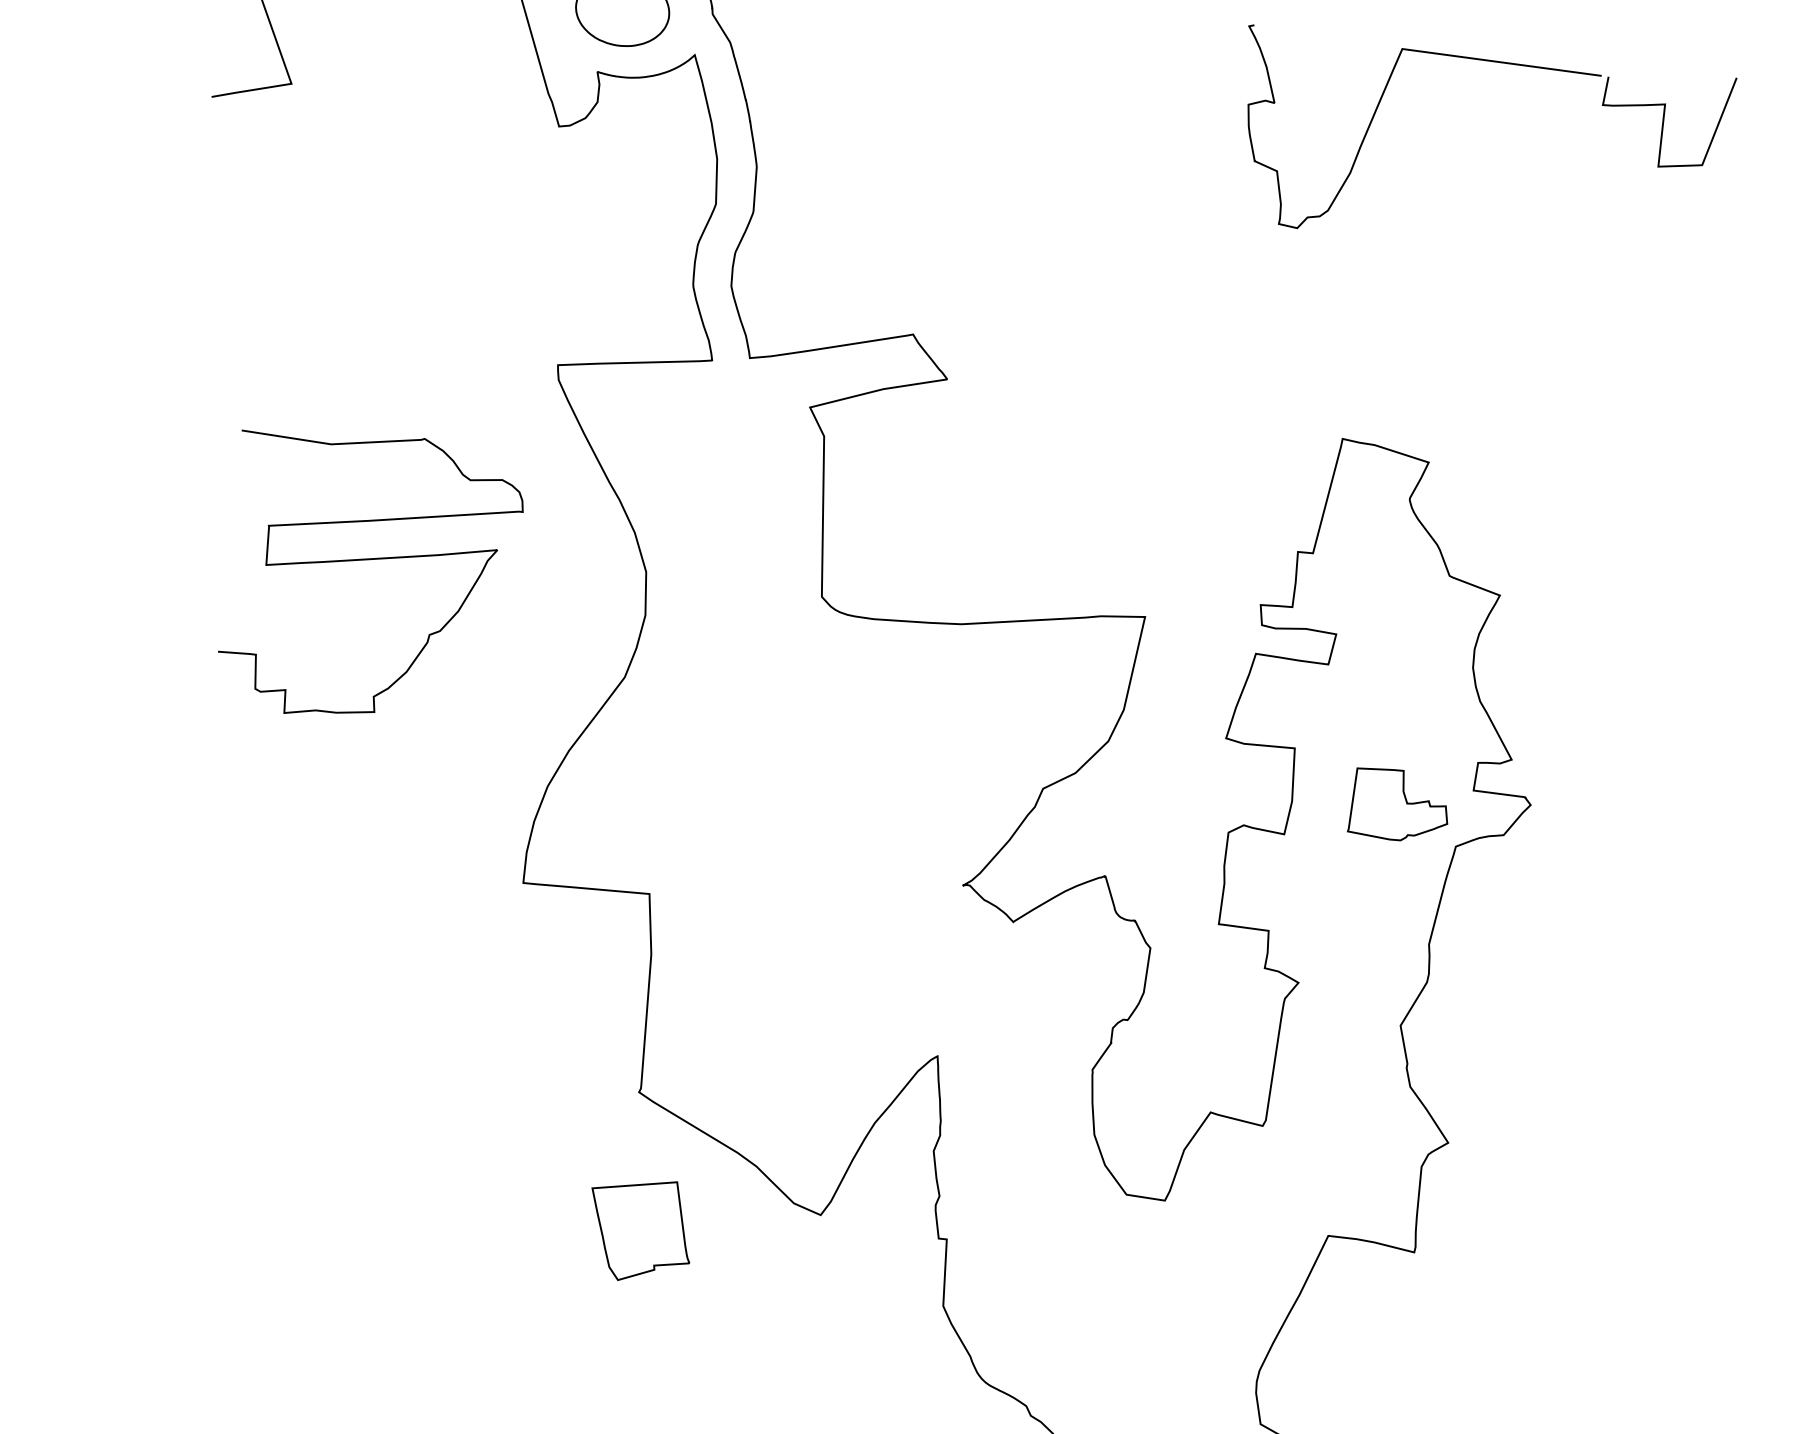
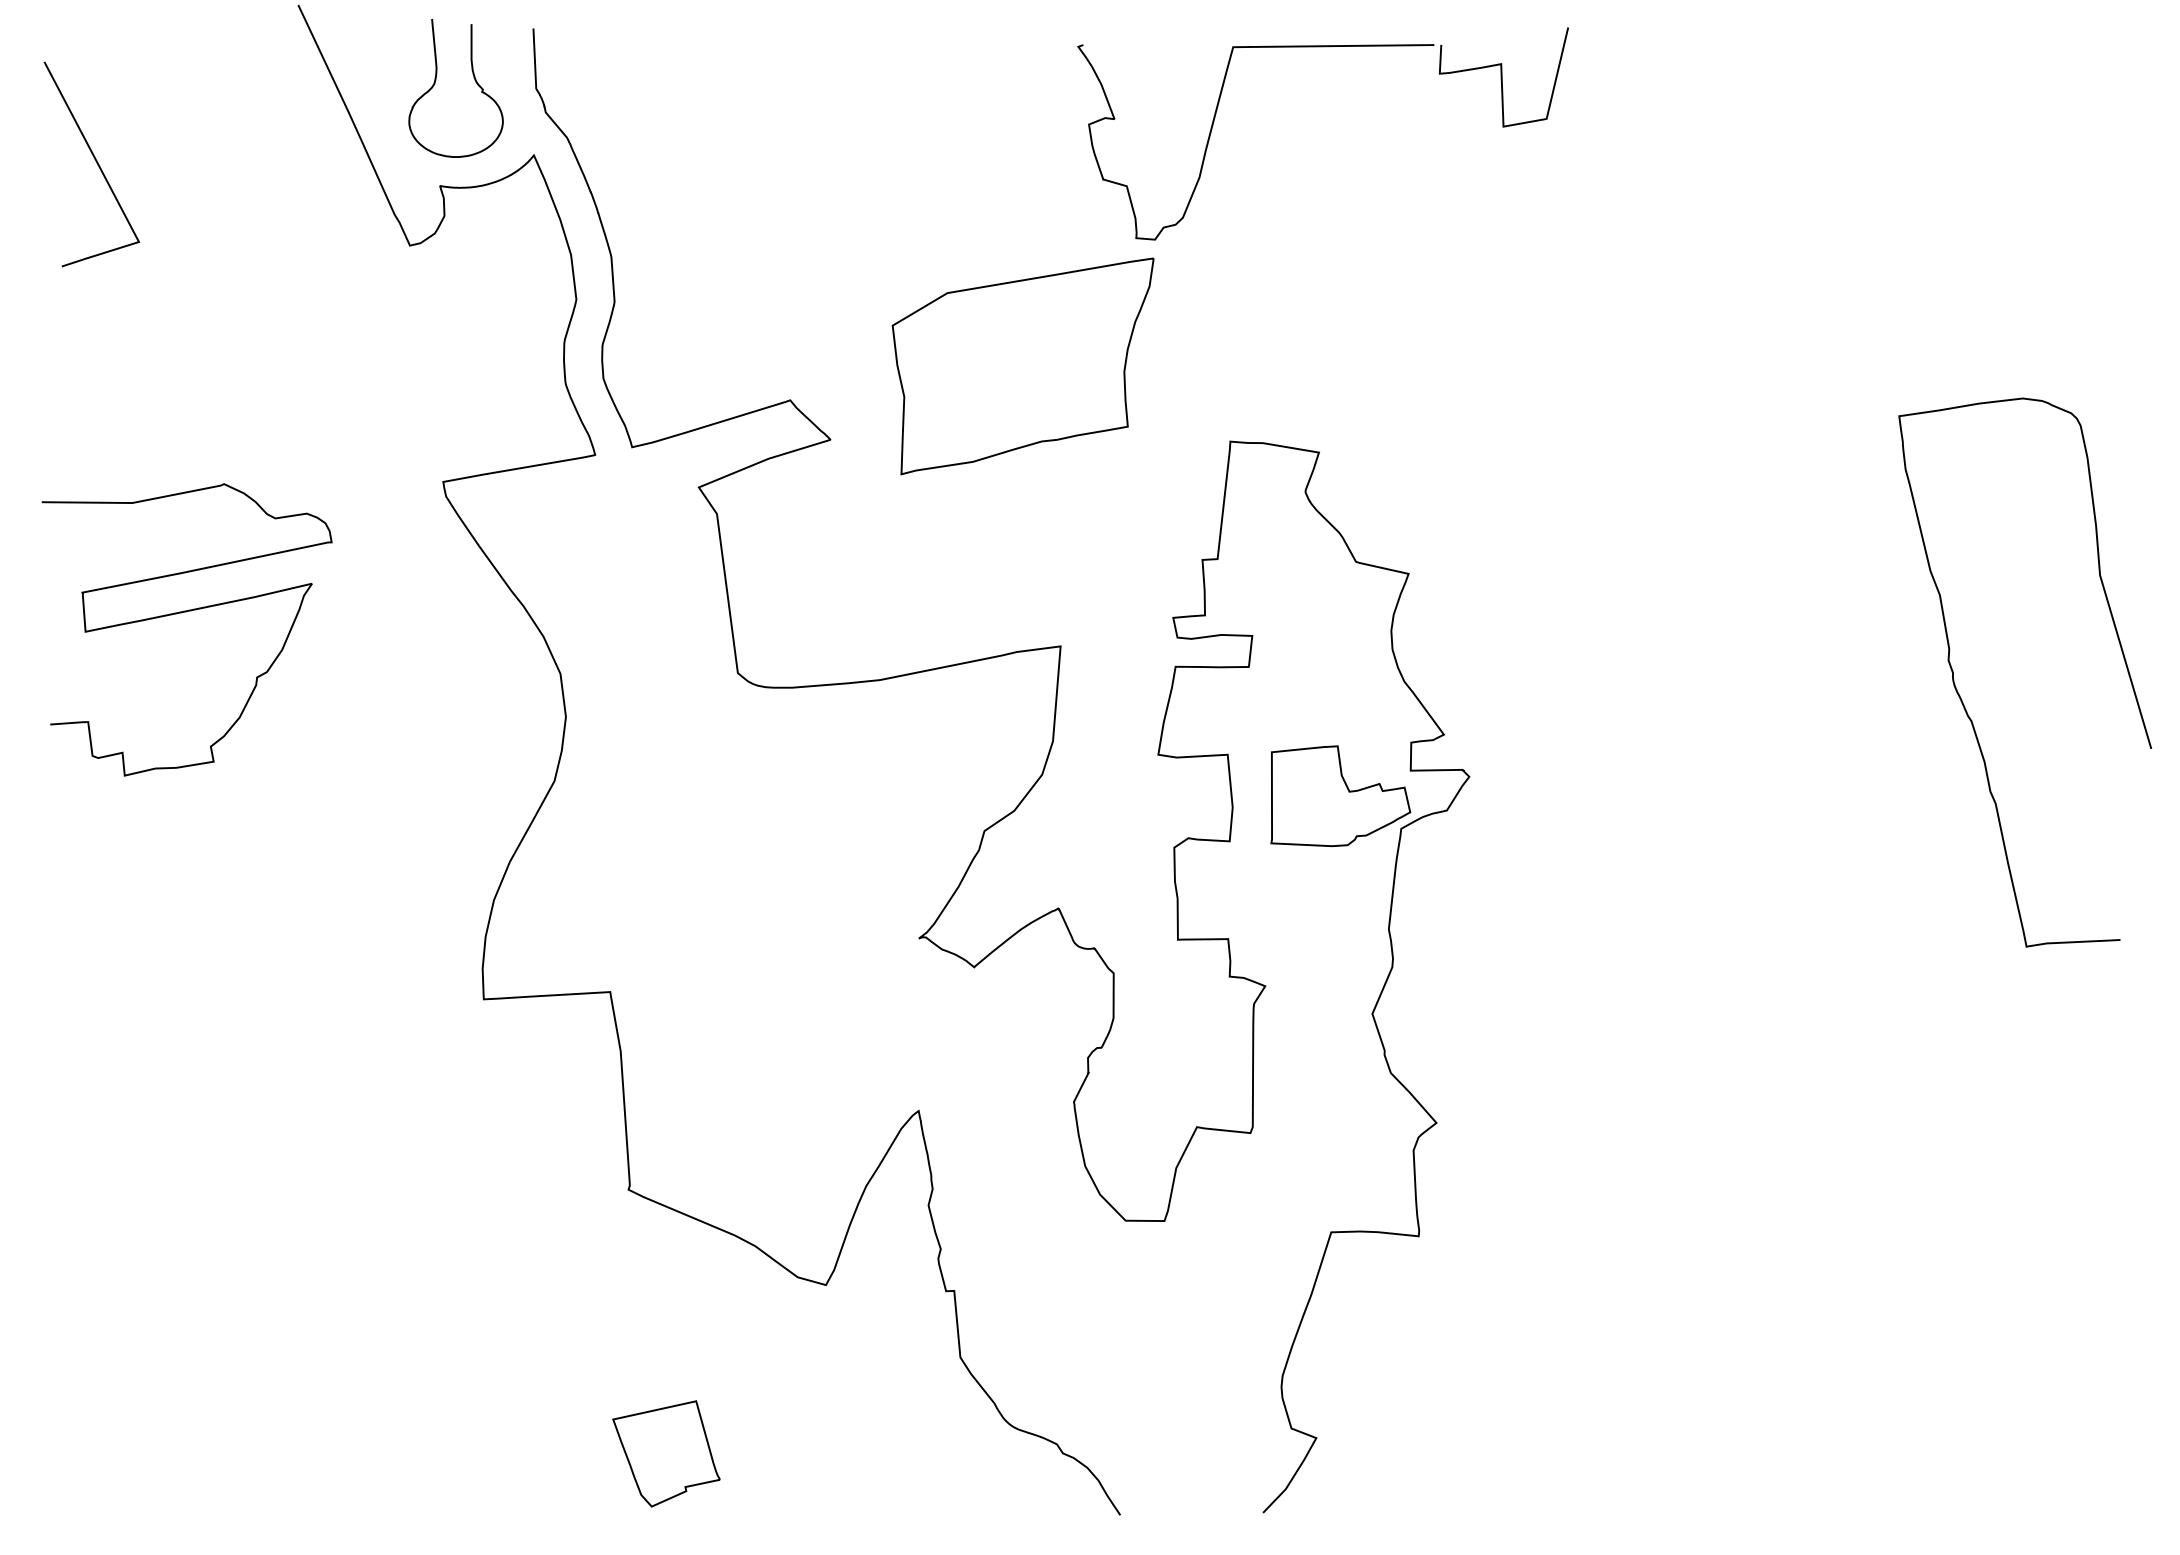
part: (1147, 334) -> (1022, 366), added
curve: (363, 560) -> (181, 613), moved
part: (1400, 805) -> (1340, 796), size x1.43
part: (640, 1229) -> (666, 1453), moved

